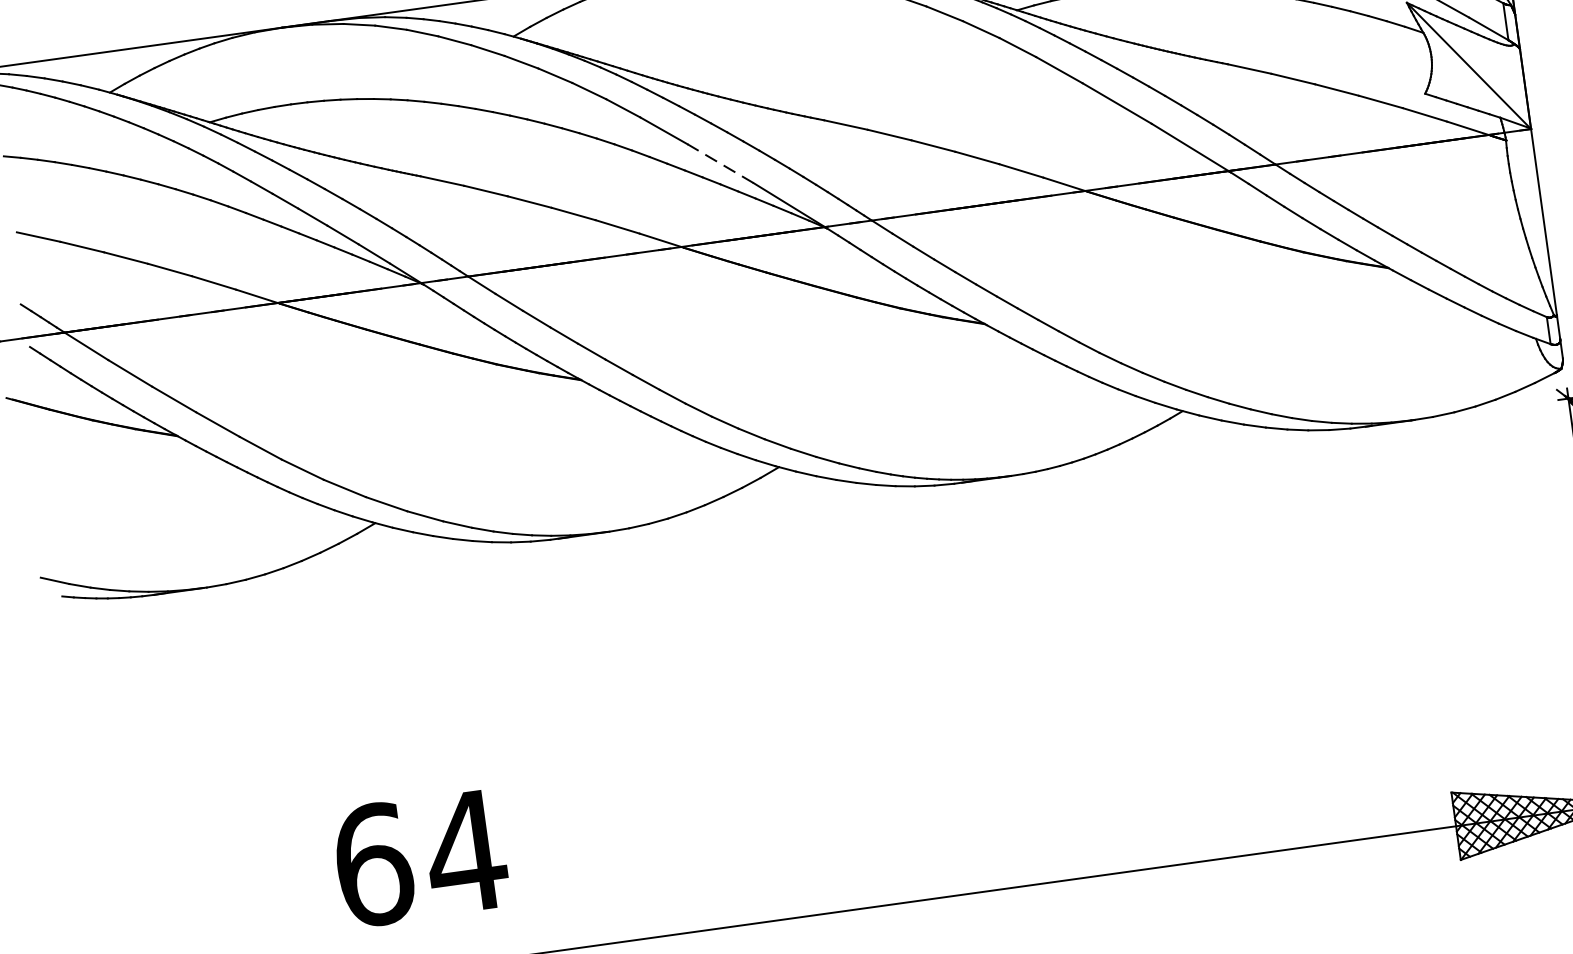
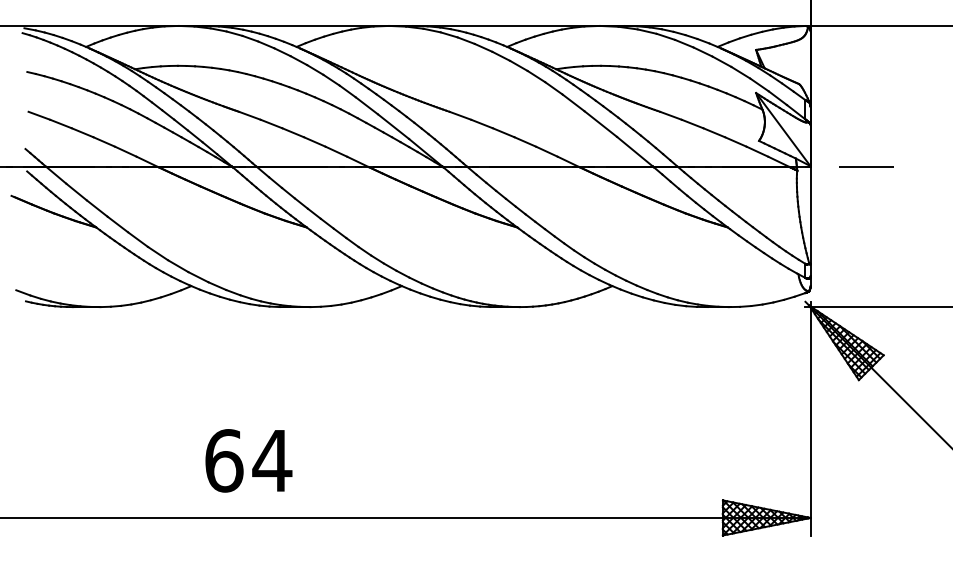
line: (720, 163) -> (393, 126), dashed -> solid
text: (420, 857) -> (248, 460), moved

